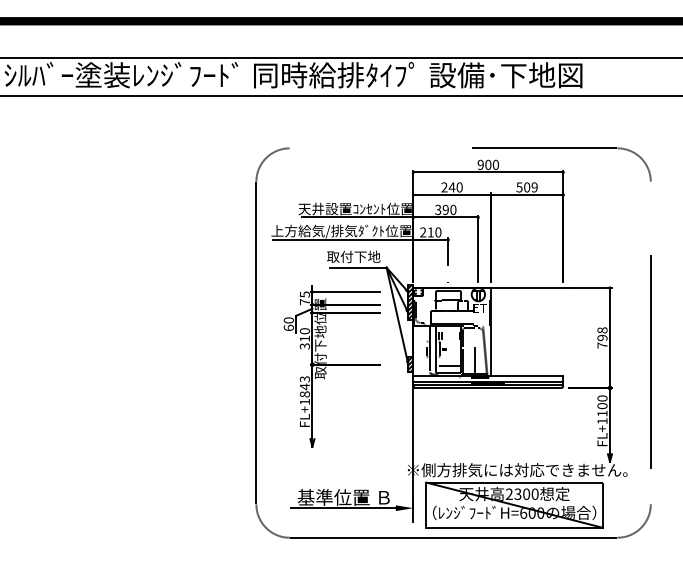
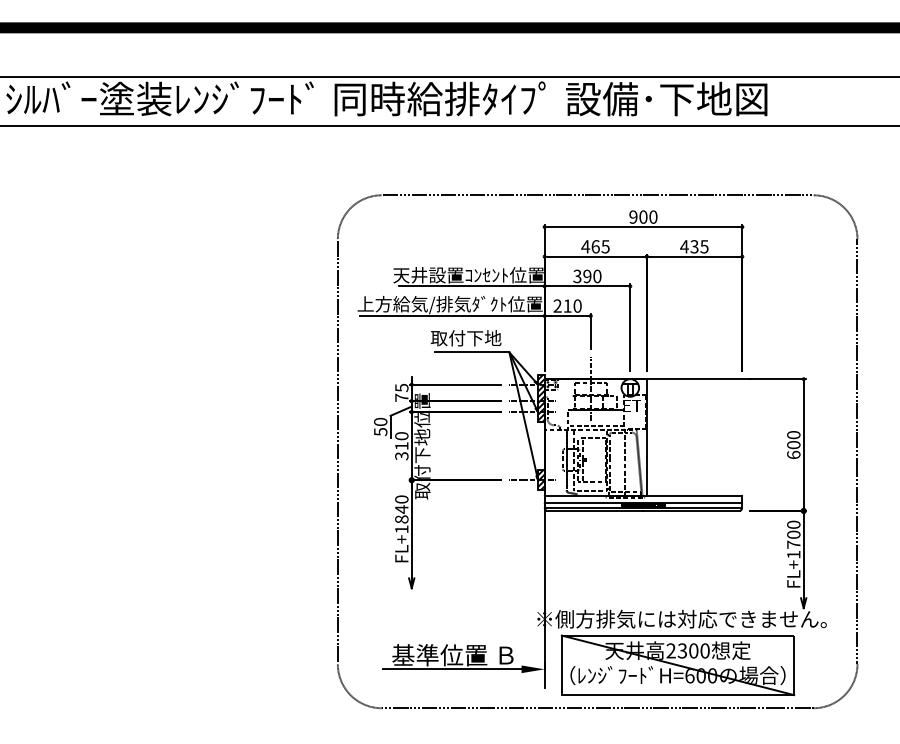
text: (451, 187) -> (594, 246), 240 -> 465
text: (526, 187) -> (693, 246), 509 -> 435
text: (288, 327) -> (380, 431), 60 -> 50
text: (602, 337) -> (793, 444), 798 -> 600
text: (304, 379) -> (401, 499), FL+1843 -> FL+1840
text: (602, 413) -> (793, 544), FL+1100 -> FL+1700

